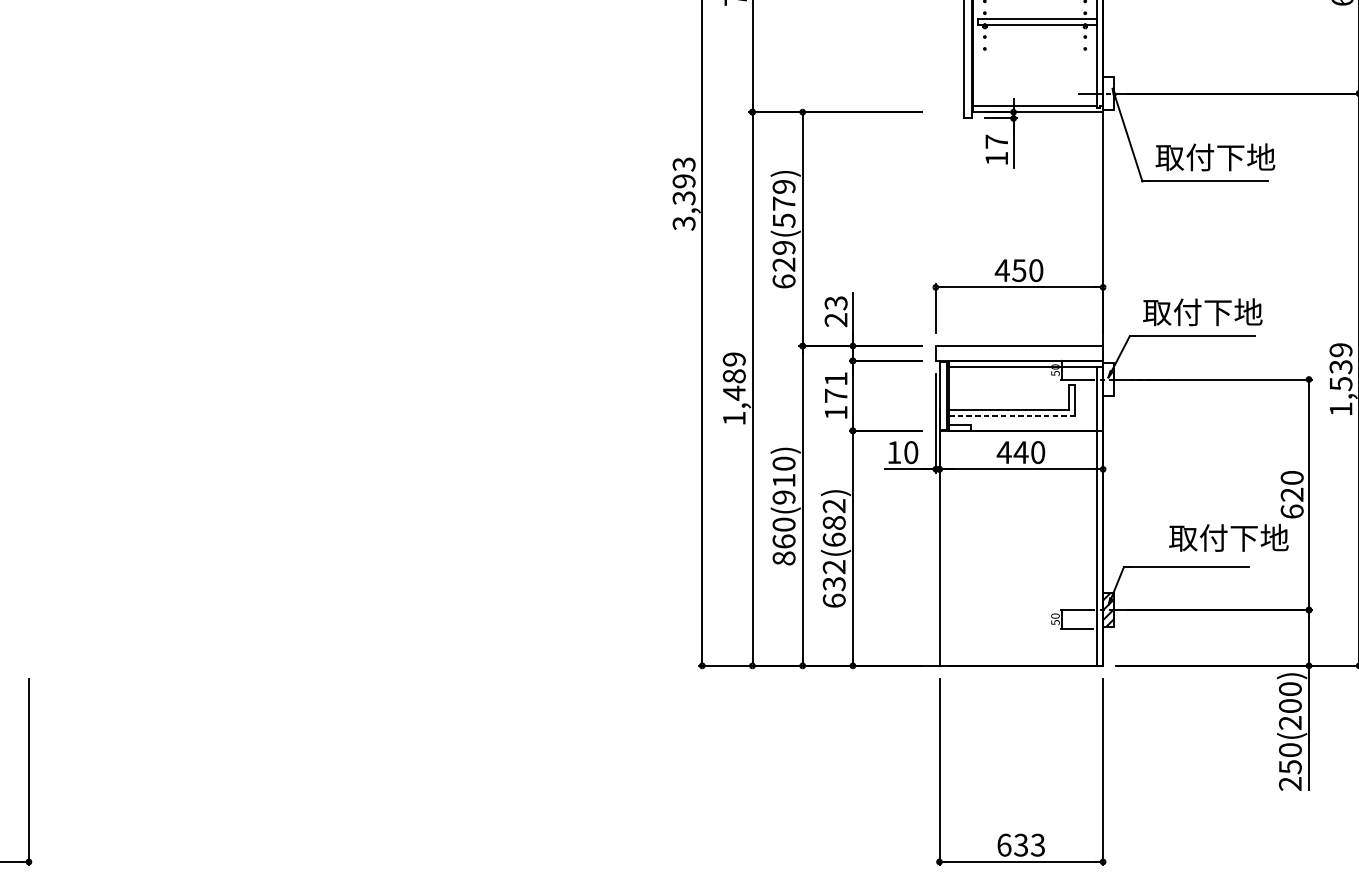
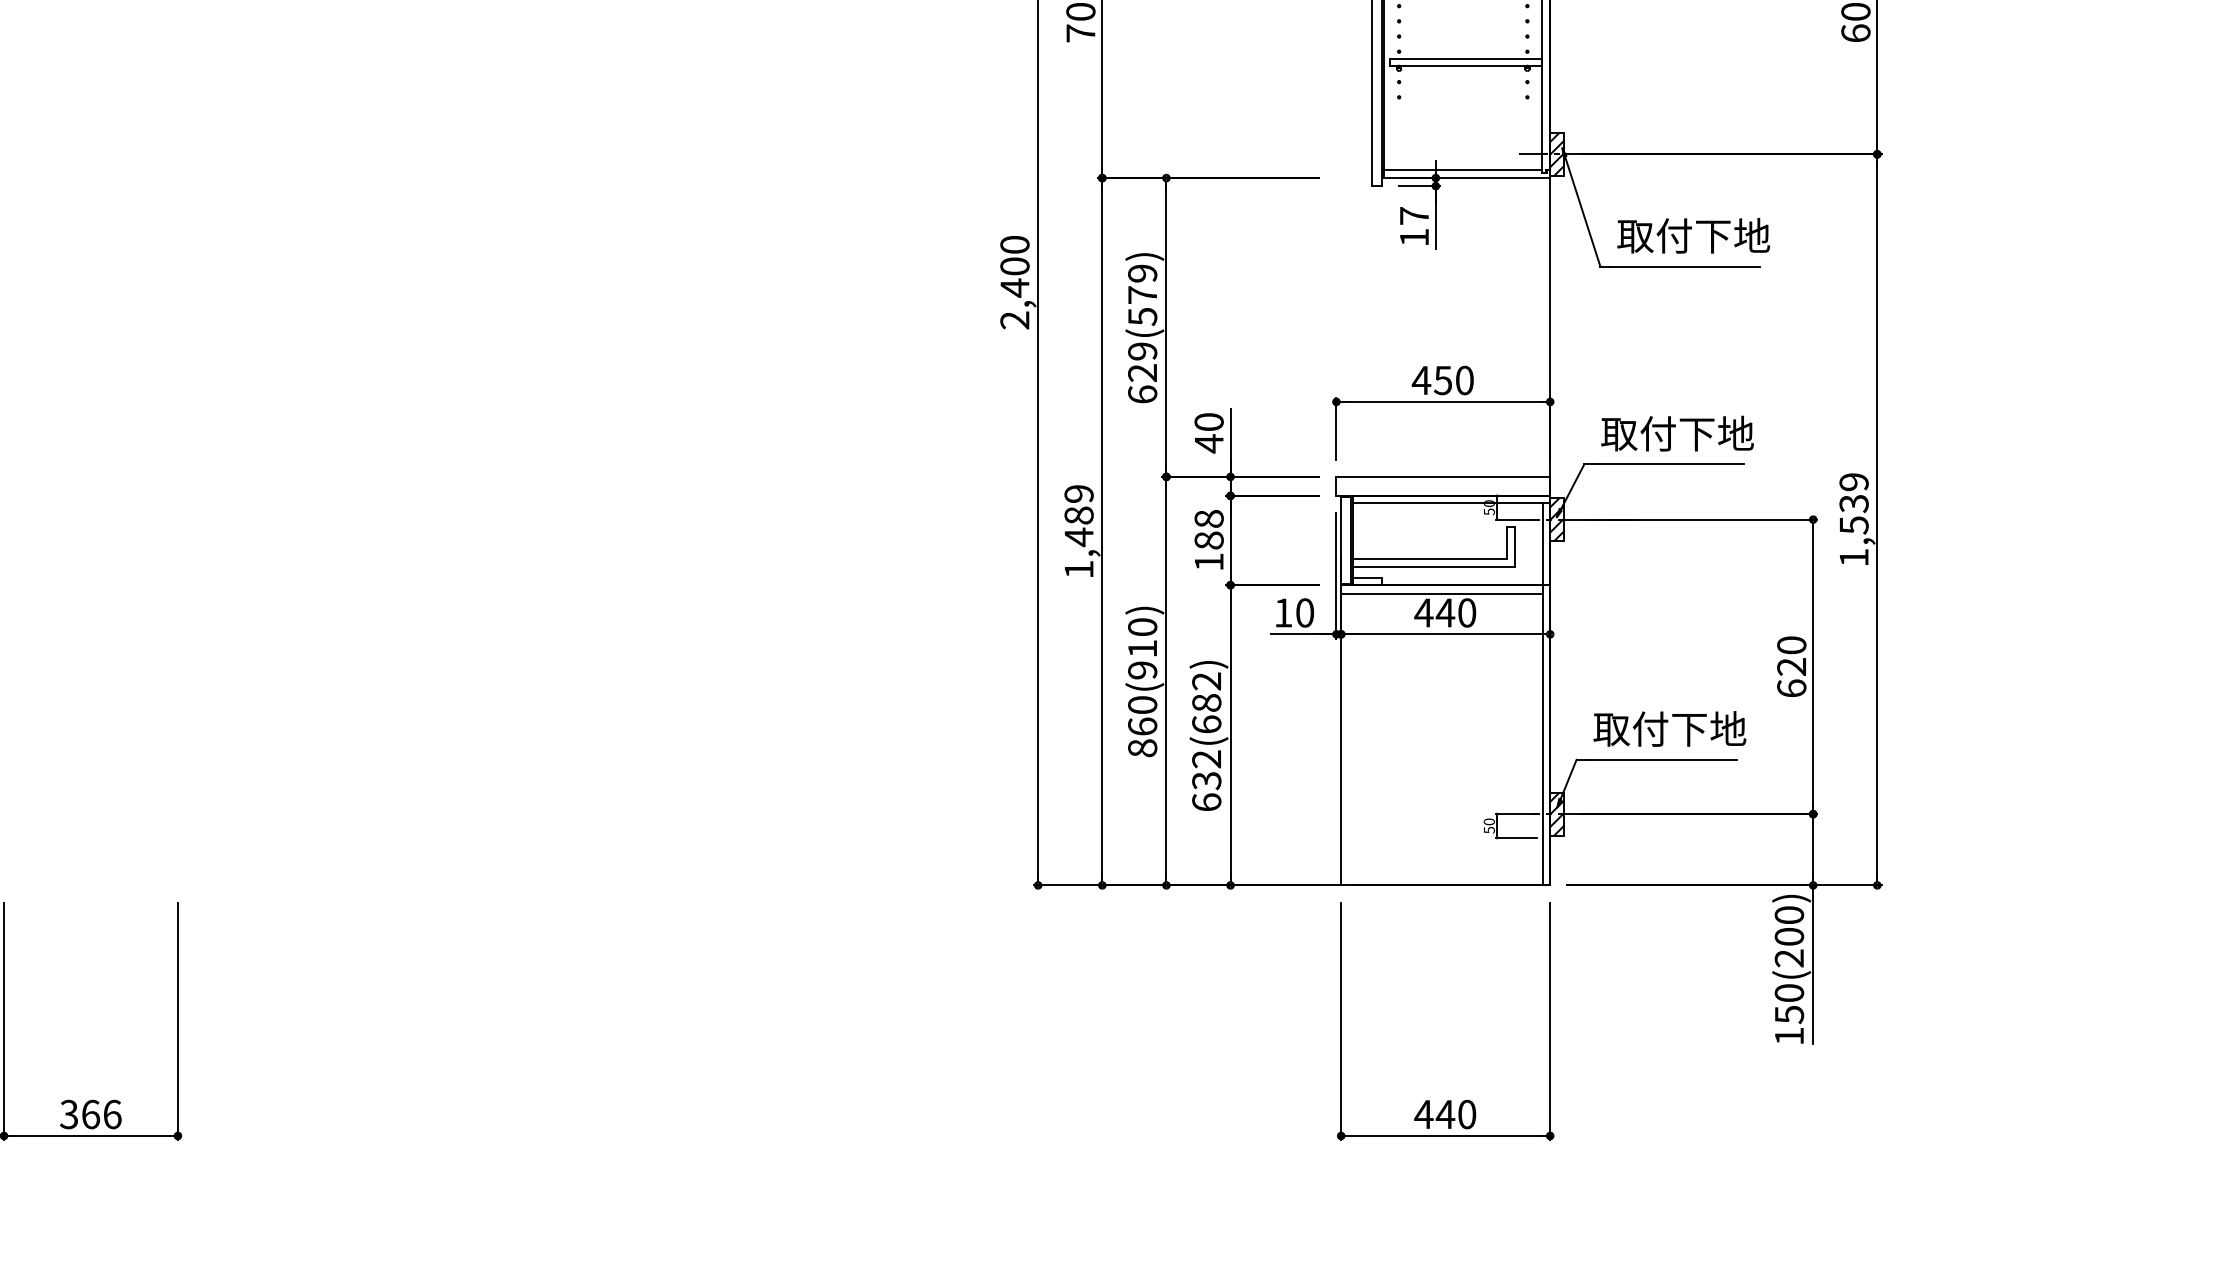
hatch: (1108, 92) -> (1557, 153), added
text: (683, 193) -> (1014, 282), 3,393 -> 2,400
text: (835, 312) -> (1208, 433), 23 -> 40
hatch: (1108, 379) -> (1557, 519), added
text: (835, 387) -> (1208, 529), 171 -> 188
line: (1011, 416) -> (1433, 566), dashed -> solid
line: (1018, 438) -> (1441, 594), added
text: (1228, 537) -> (1669, 728), moved
text: (1289, 784) -> (1788, 1036), 250(200) -> 150(200)
text: (1021, 845) -> (1445, 1114), 633 -> 440

